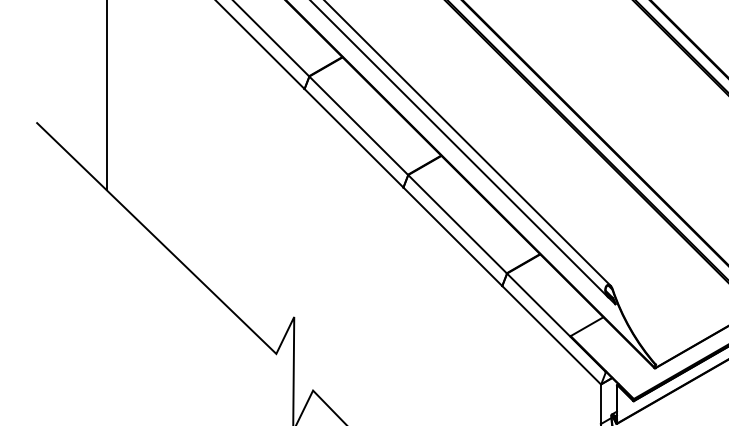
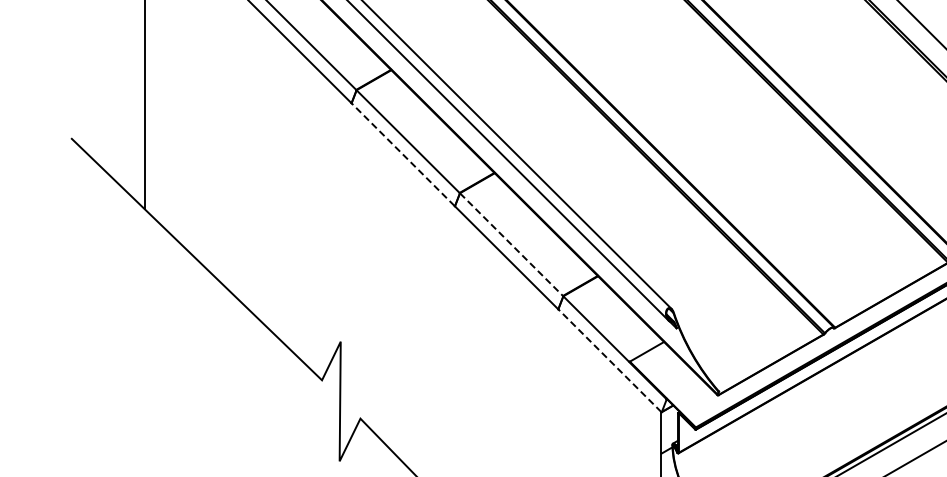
line: (354, 138) -> (403, 154), solid -> dashed
line: (457, 224) -> (511, 244), solid -> dashed
line: (551, 334) -> (609, 360), solid -> dashed

